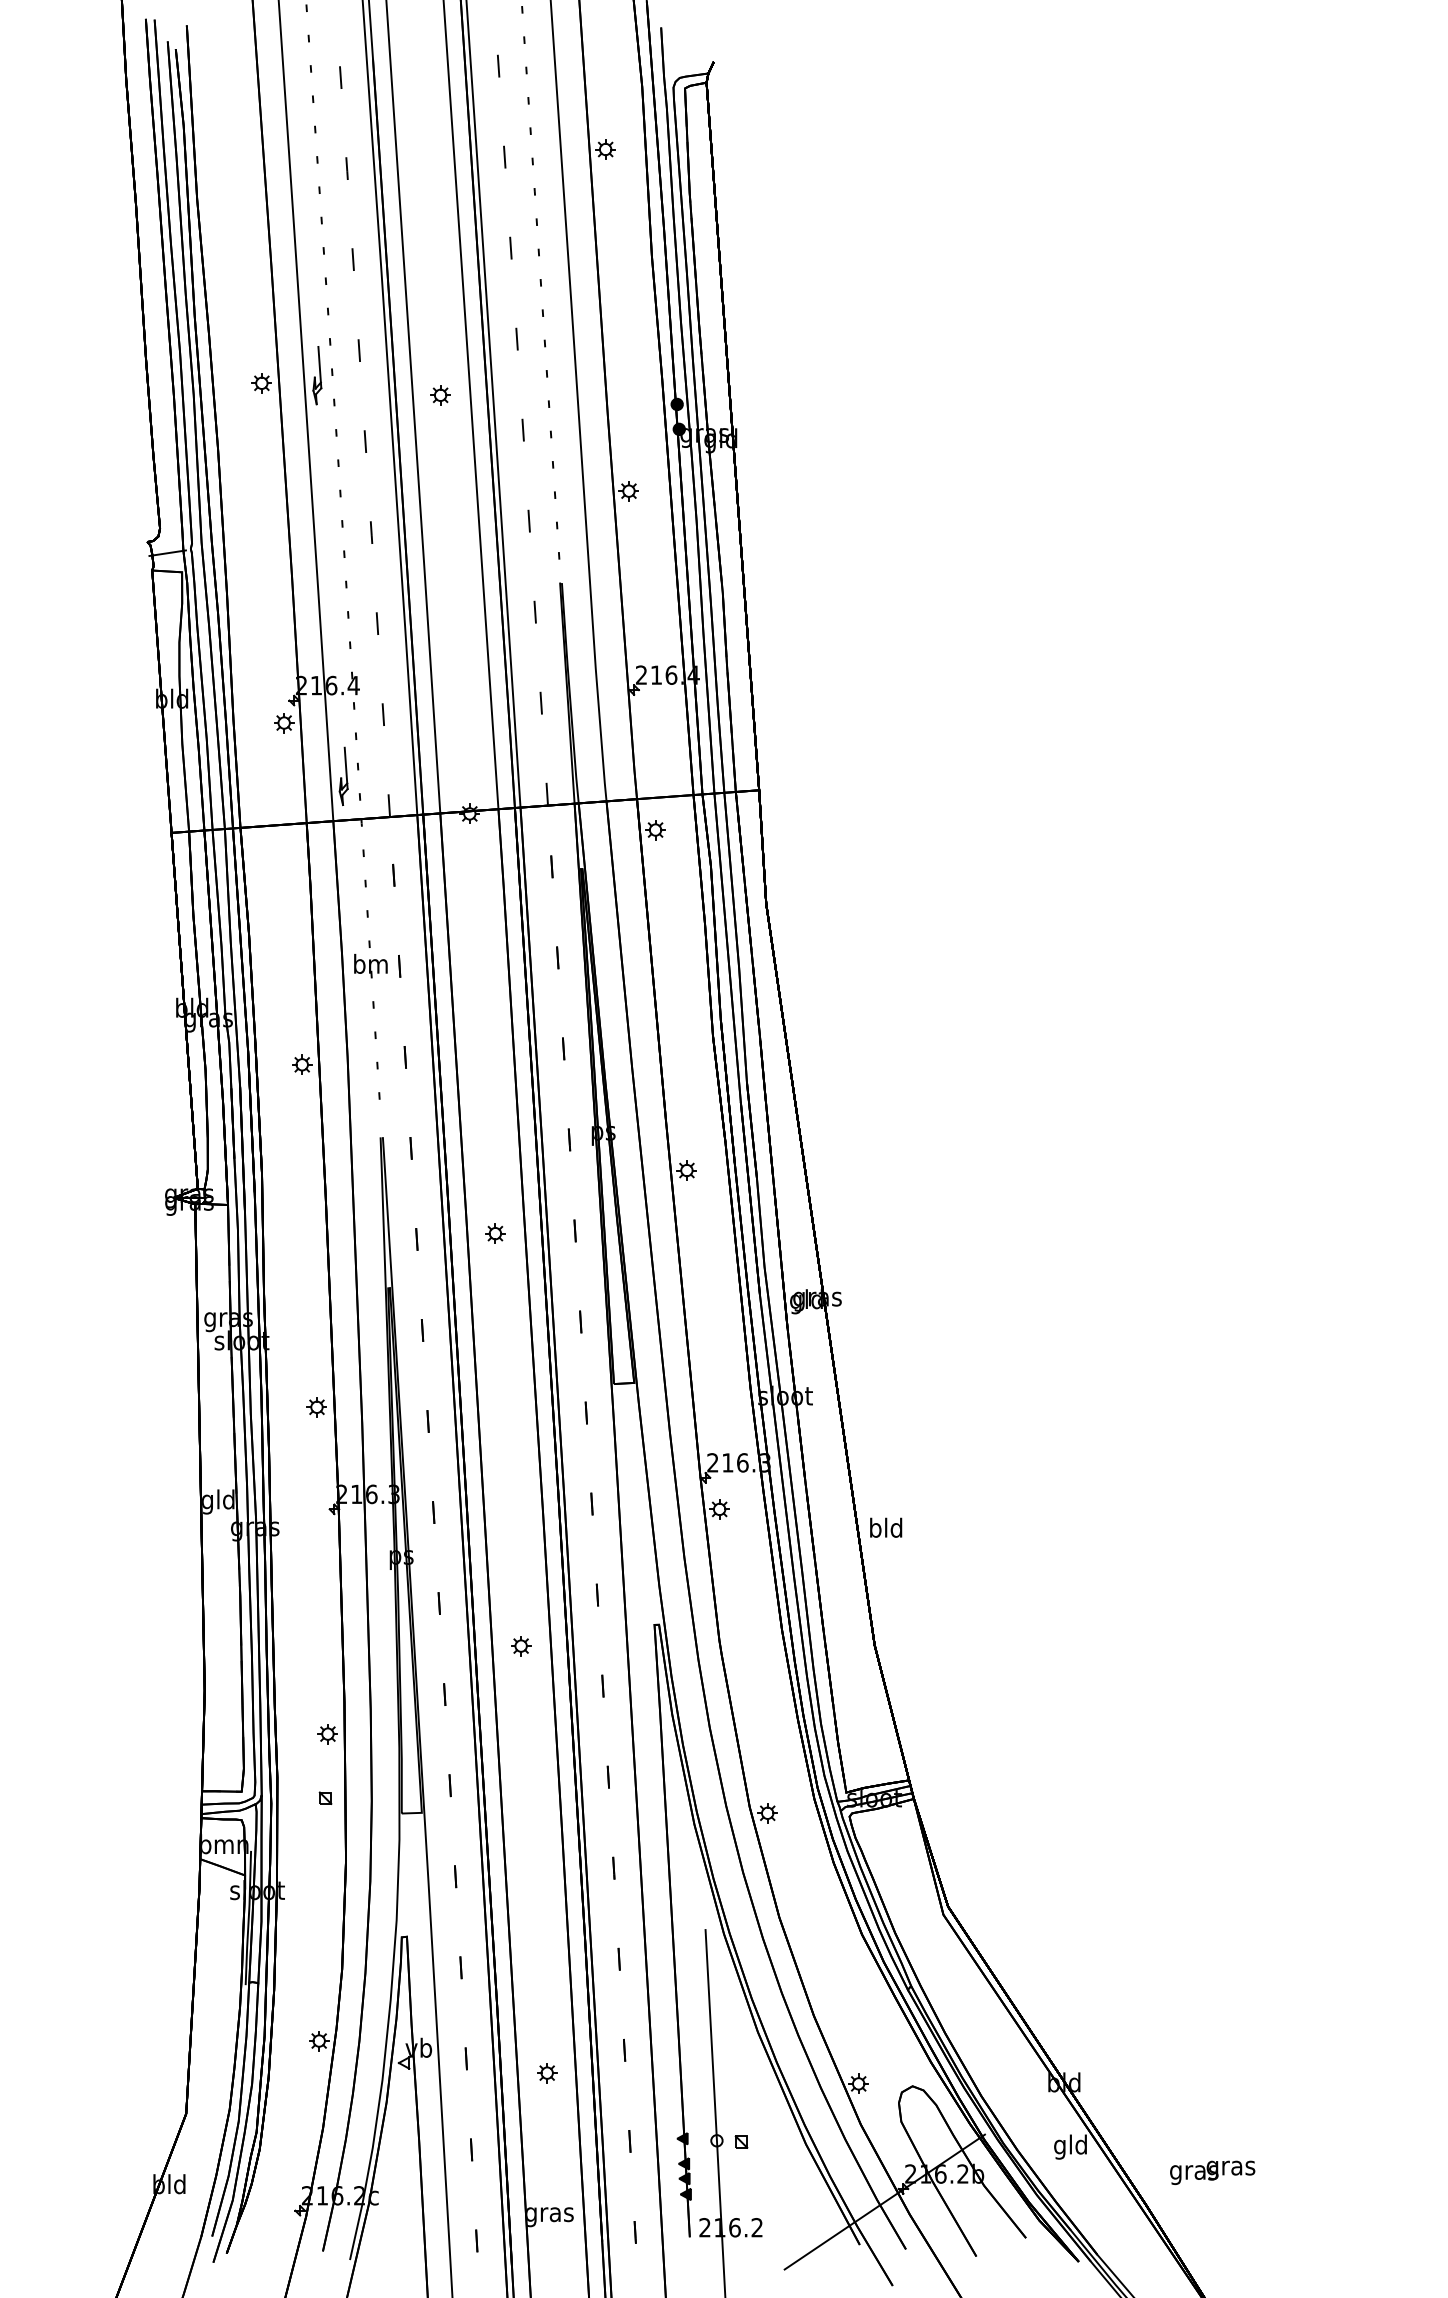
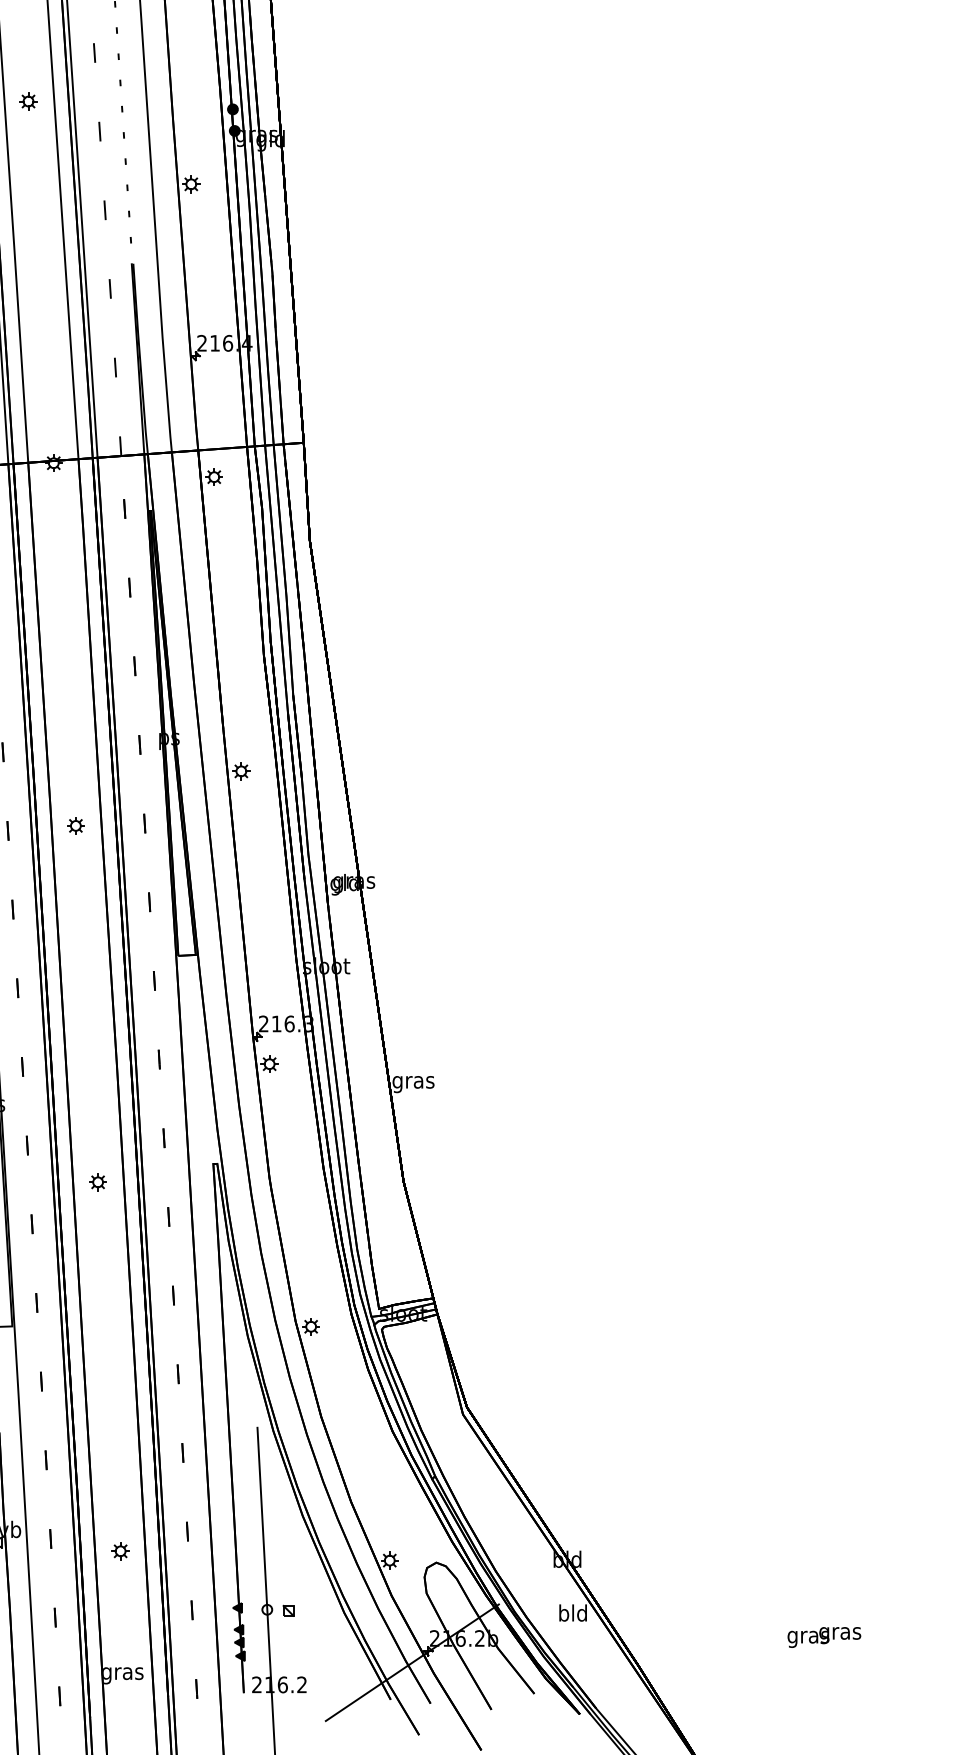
text: (886, 1529) -> (413, 1081), bld -> gras
text: (1060, 2146) -> (564, 1614), gld -> bld
text: (1212, 2172) -> (824, 1637), moved

